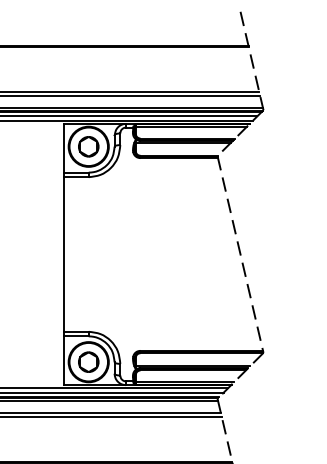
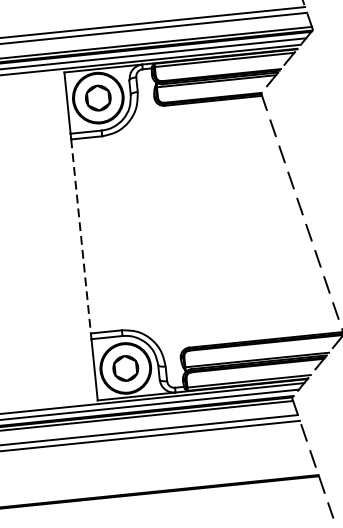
line: (64, 254) -> (81, 236), solid -> dashed

